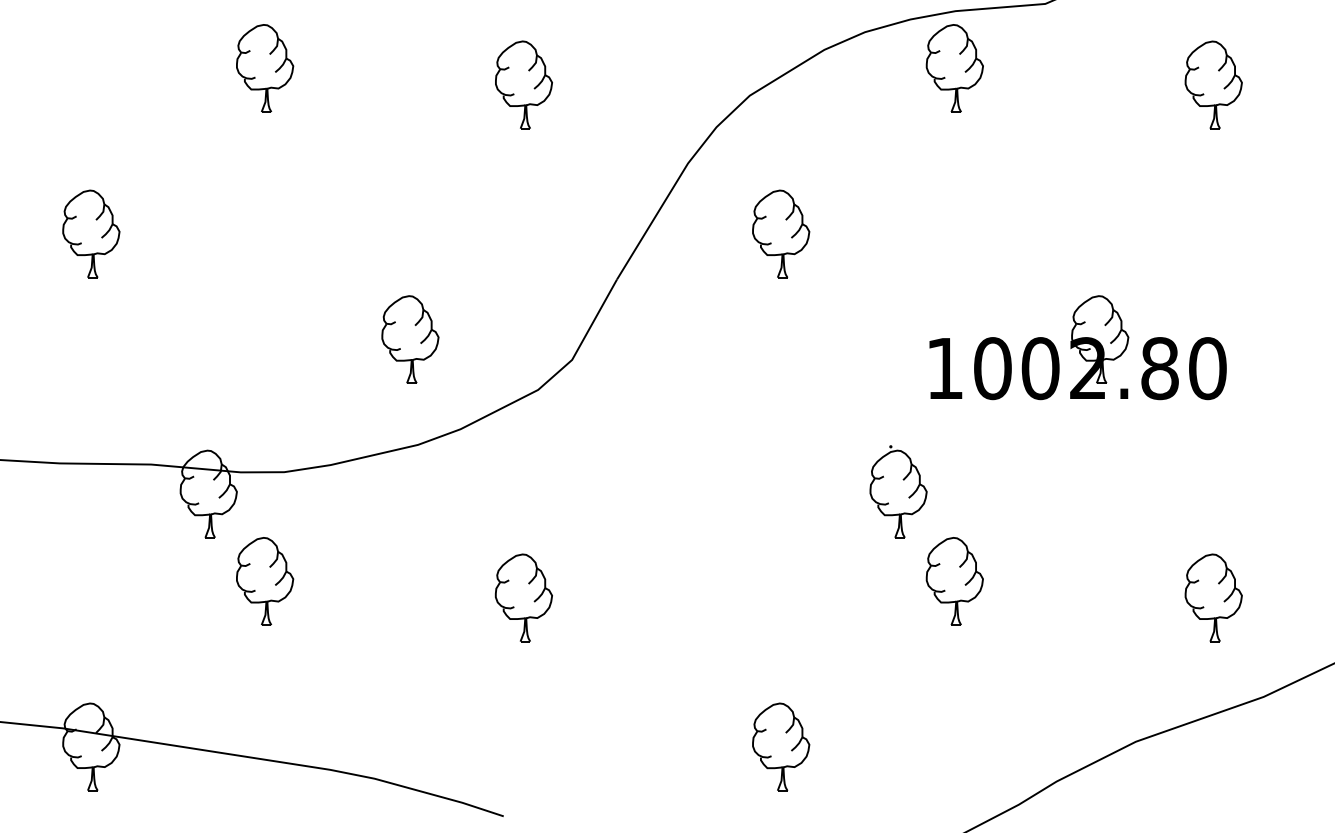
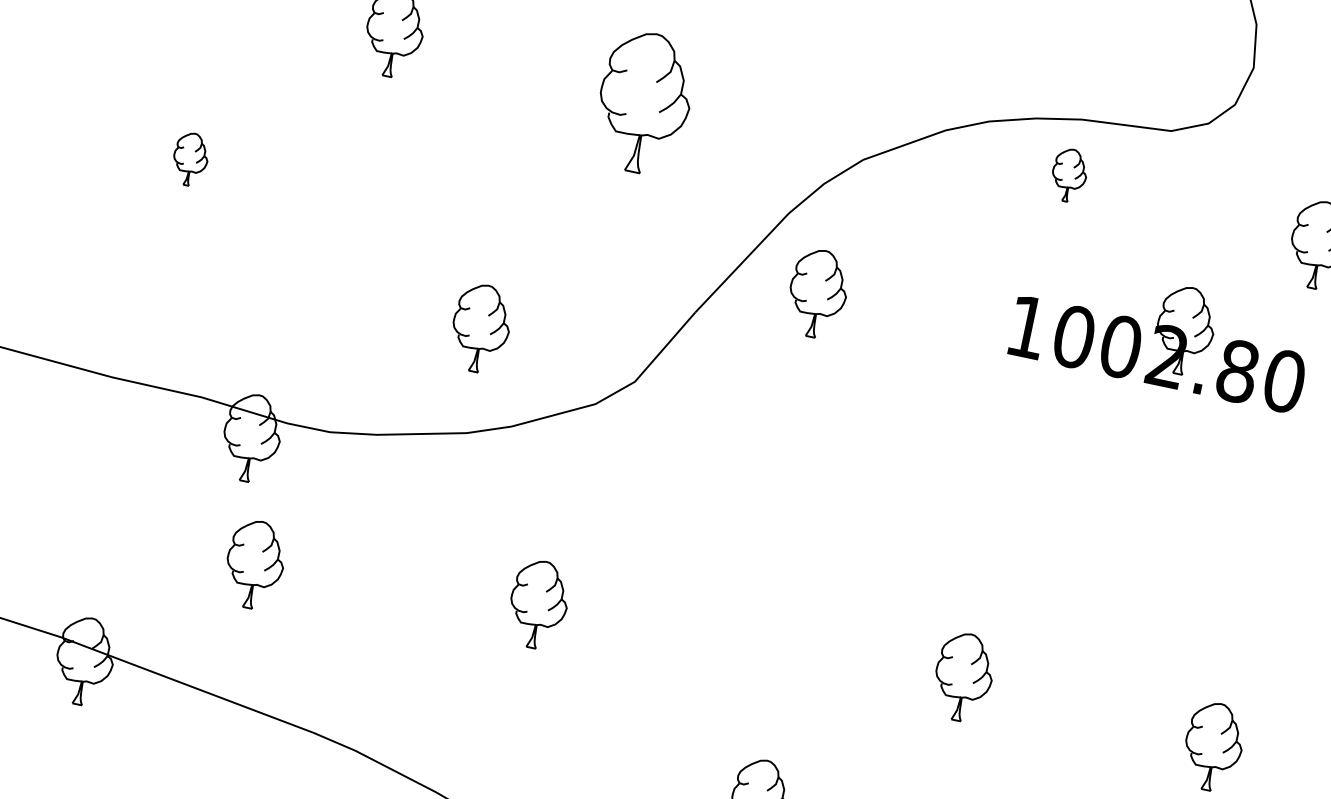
part: (954, 68) -> (1069, 175), size x0.6
part: (523, 84) -> (644, 102), size x1.6
part: (91, 233) -> (190, 158), size x0.6
part: (781, 233) -> (818, 293), moved
part: (1077, 347) -> (1161, 333), moved
part: (898, 491) -> (927, 577), removed
part: (265, 581) -> (255, 564), moved

